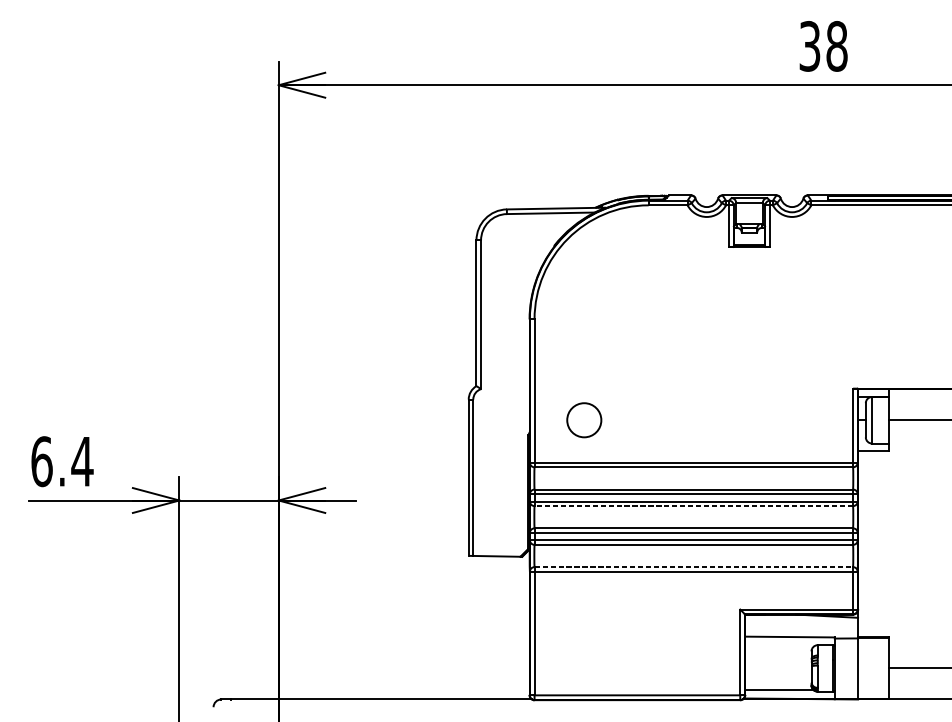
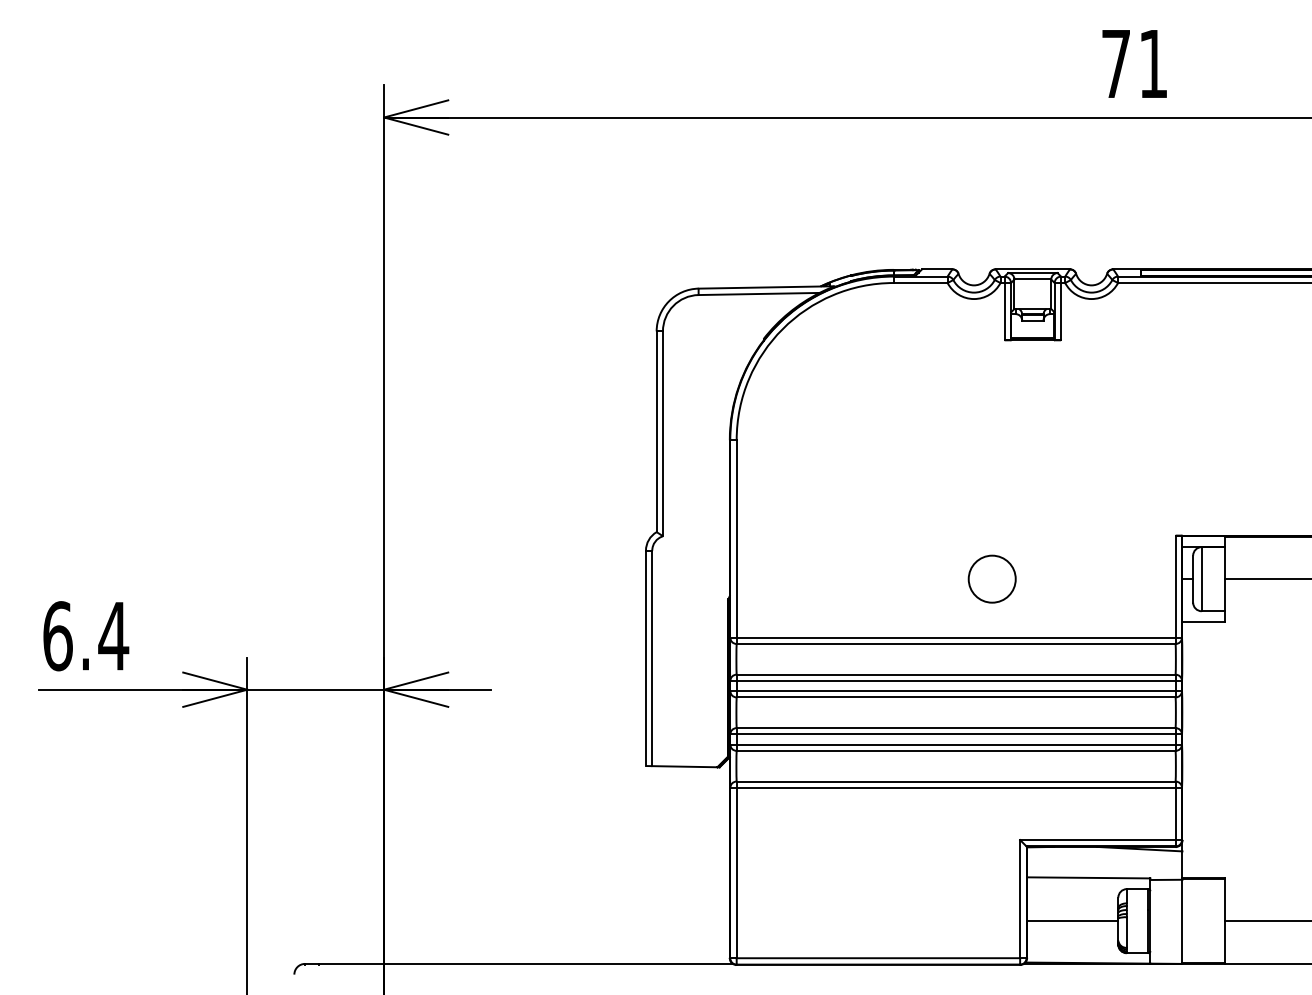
text: (823, 46) -> (1135, 63), 38 -> 71
circle: (583, 419) -> (991, 578), moved
line: (693, 506) -> (955, 697), dashed -> solid
line: (694, 567) -> (956, 781), dashed -> solid
line: (778, 690) -> (1072, 921), moved

